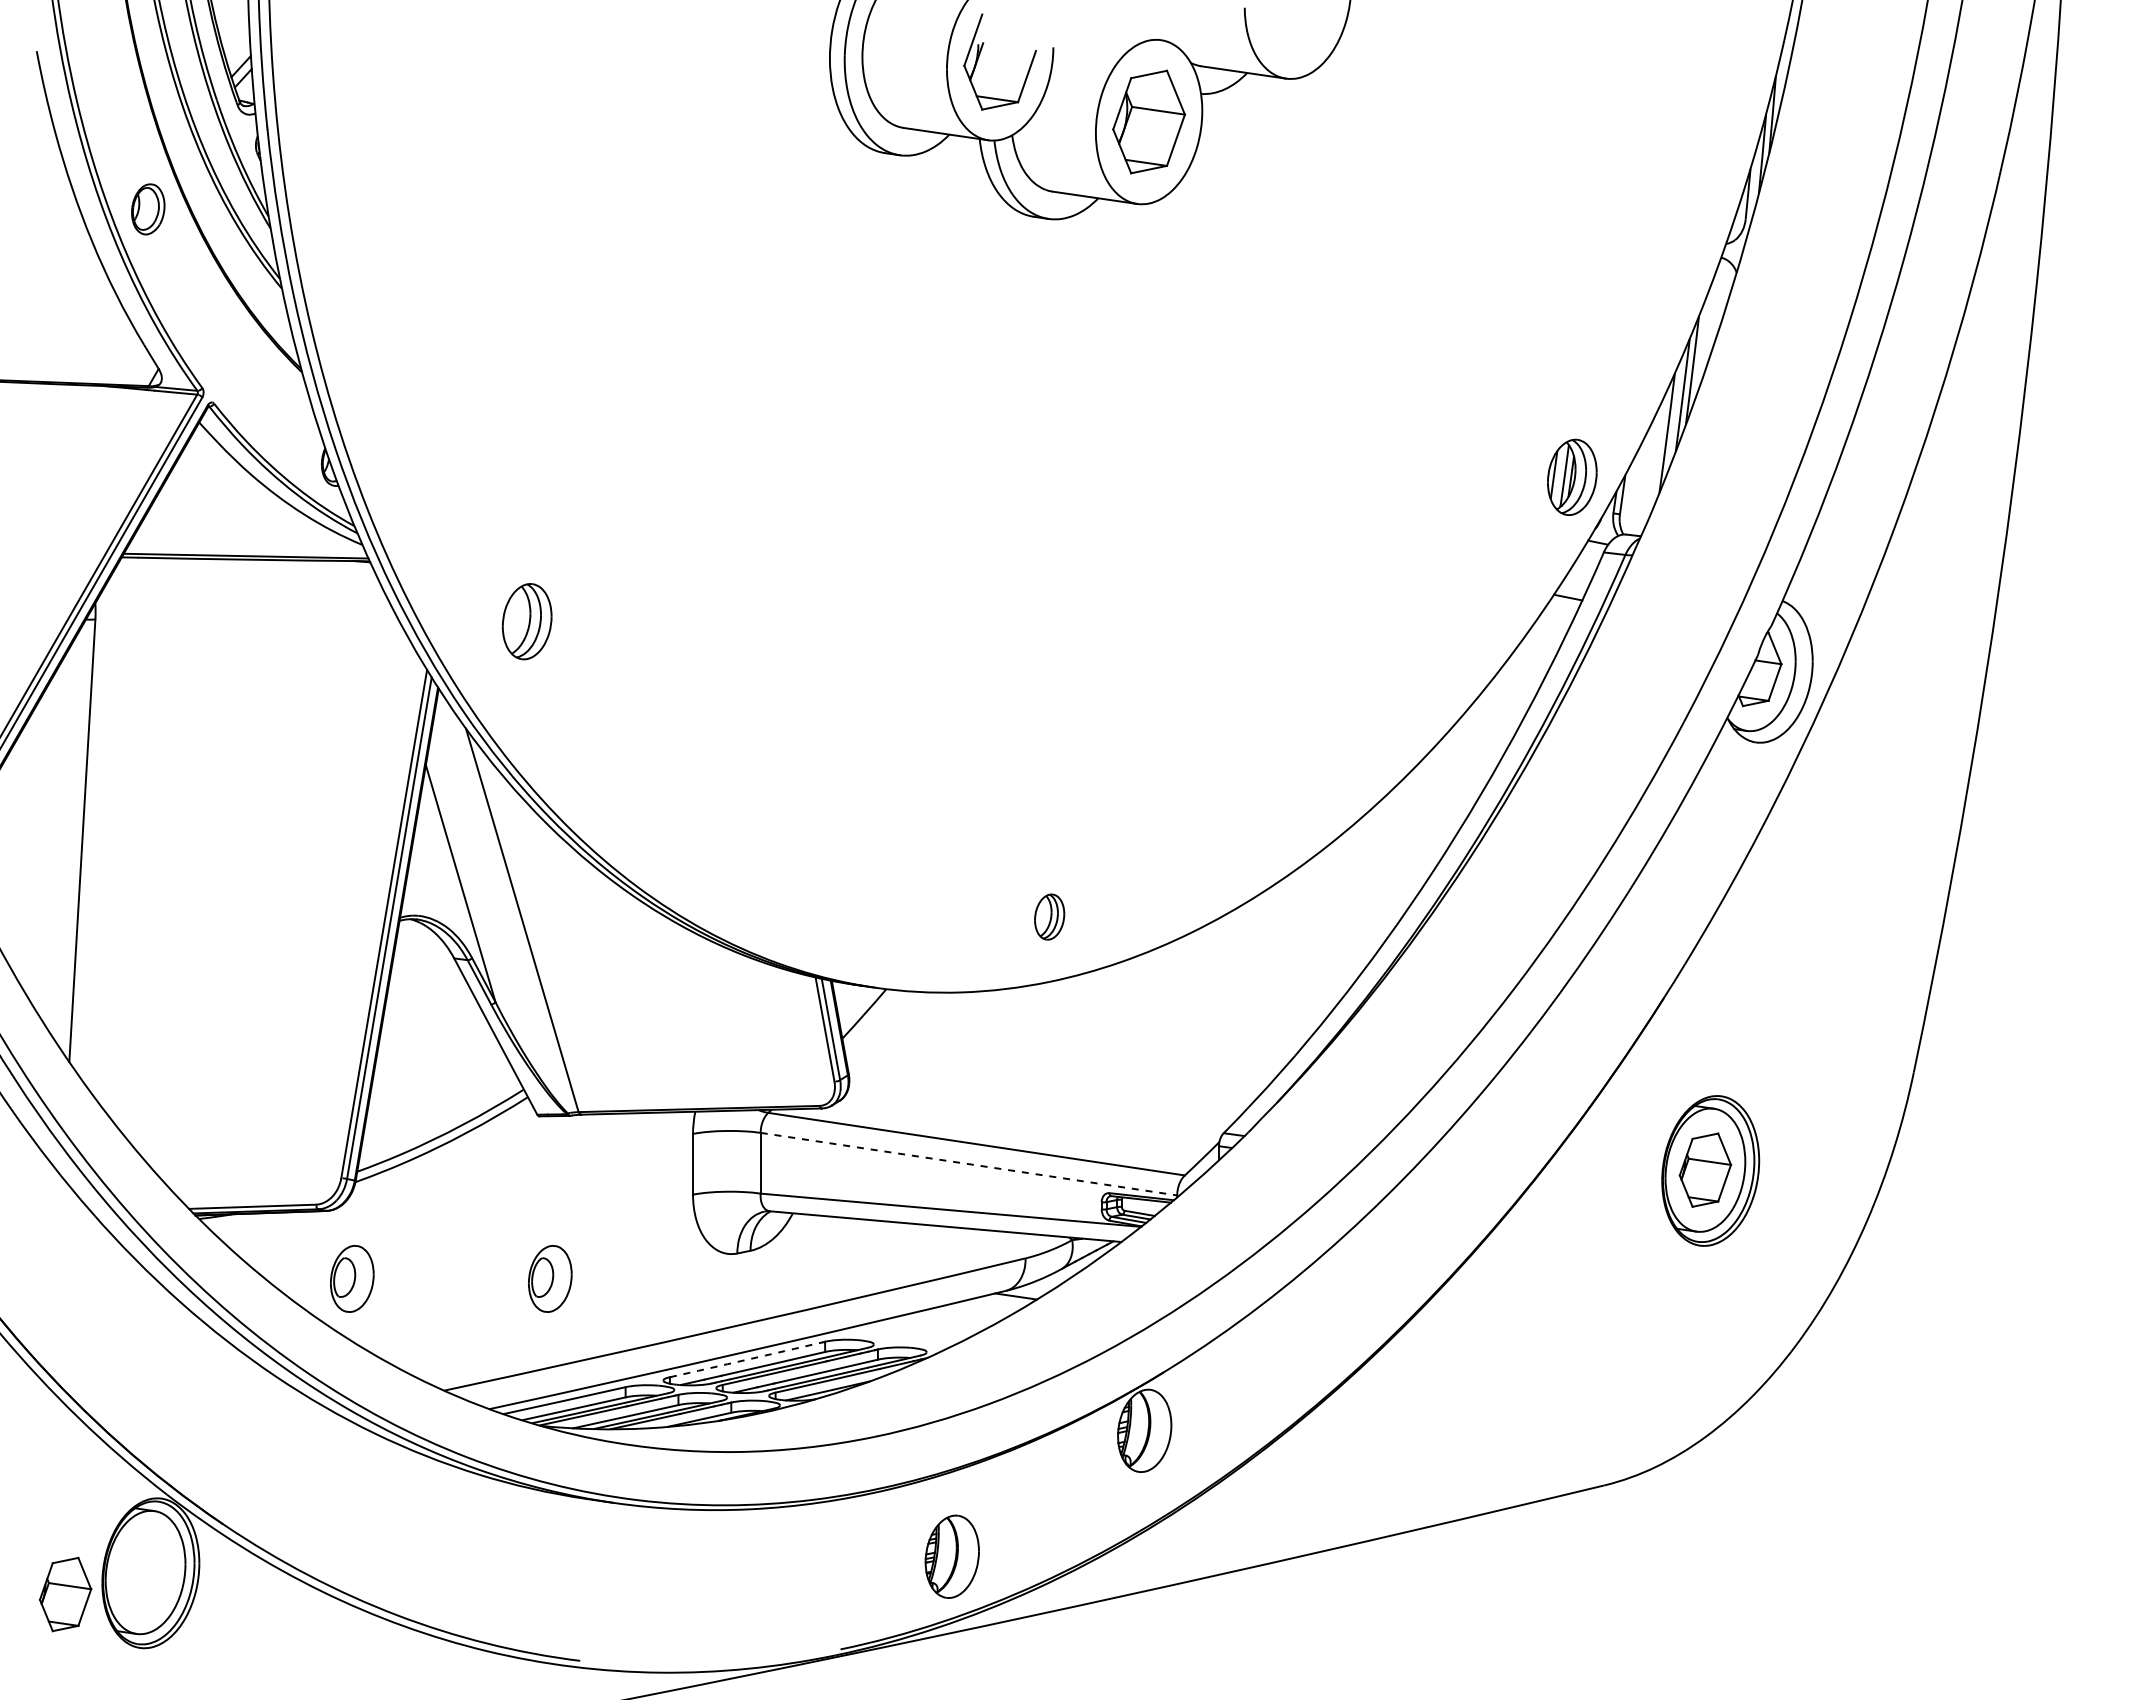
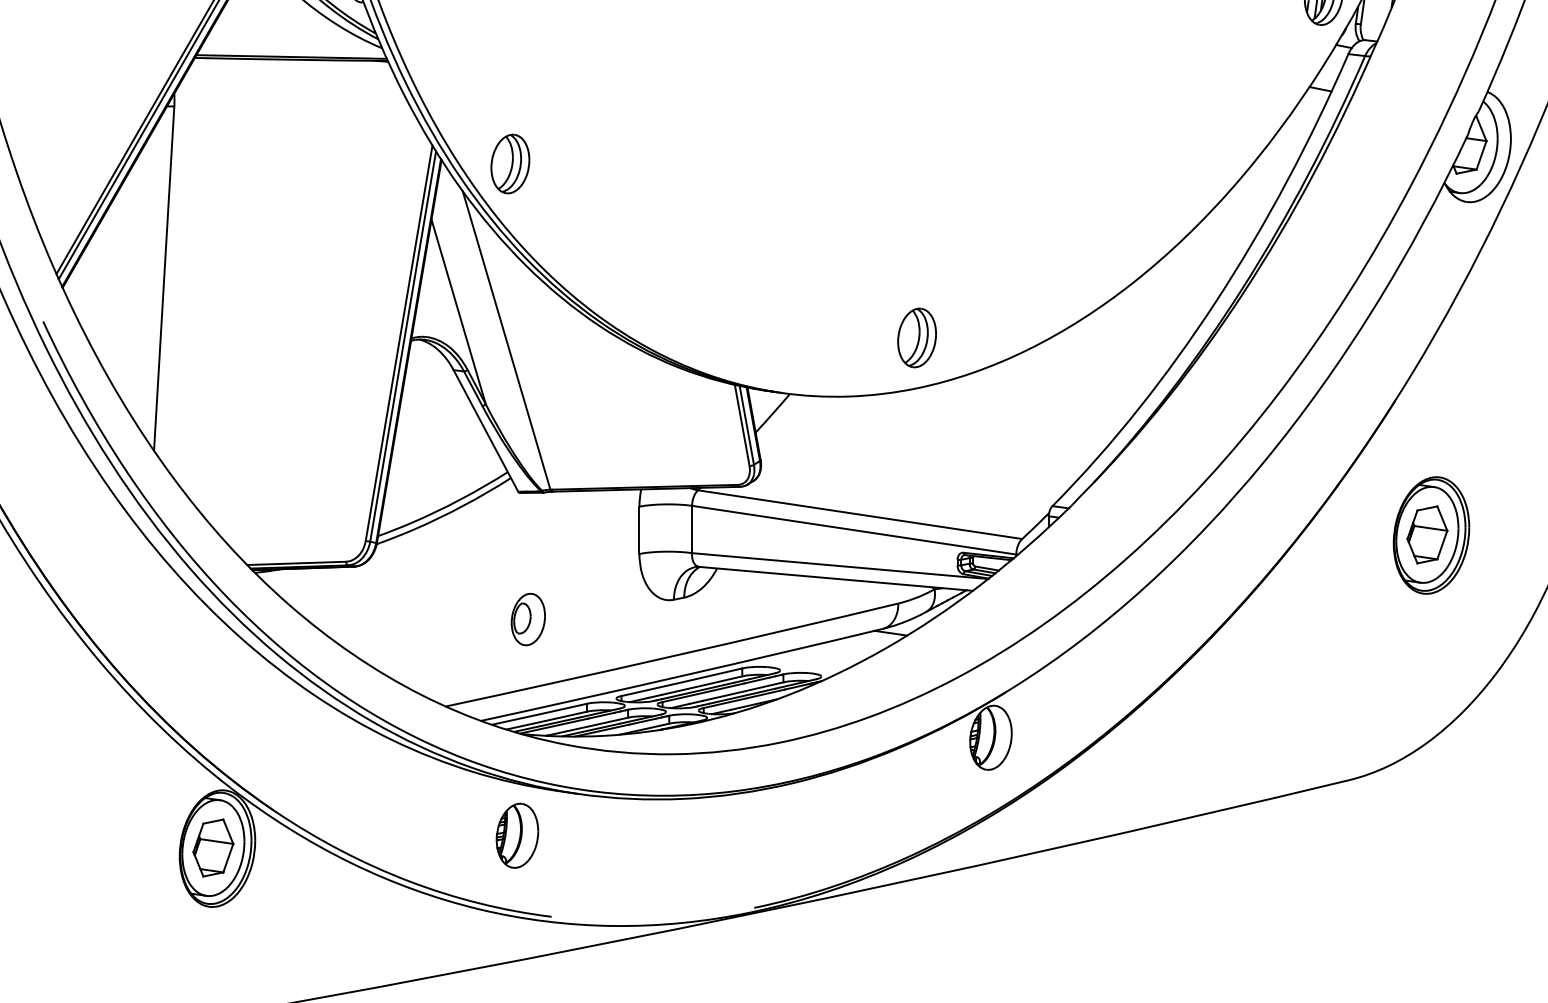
part: (526, 621) -> (509, 163), moved
part: (1049, 916) -> (916, 337), size x1.67
line: (968, 1164) -> (853, 530), dashed -> solid
part: (352, 1278) -> (374, 619), removed
arc: (746, 1359) -> (681, 682), dashed -> solid
part: (951, 1556) -> (516, 835), moved
part: (65, 1594) -> (213, 848), moved

